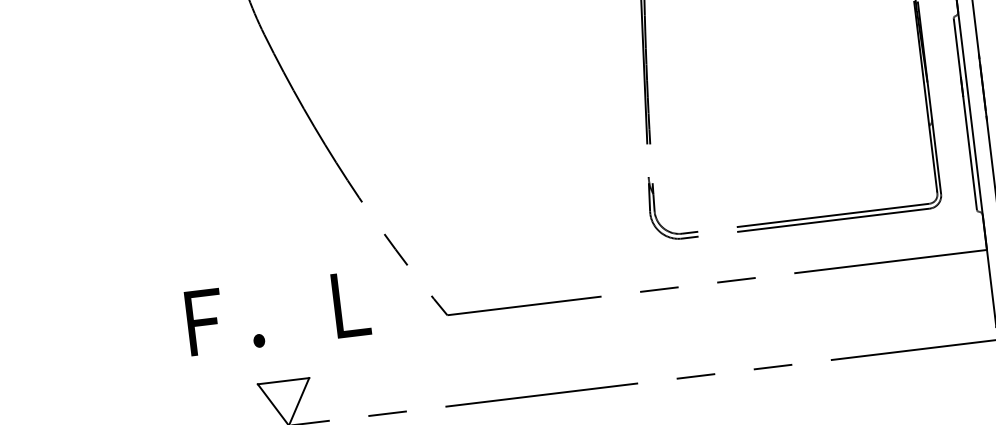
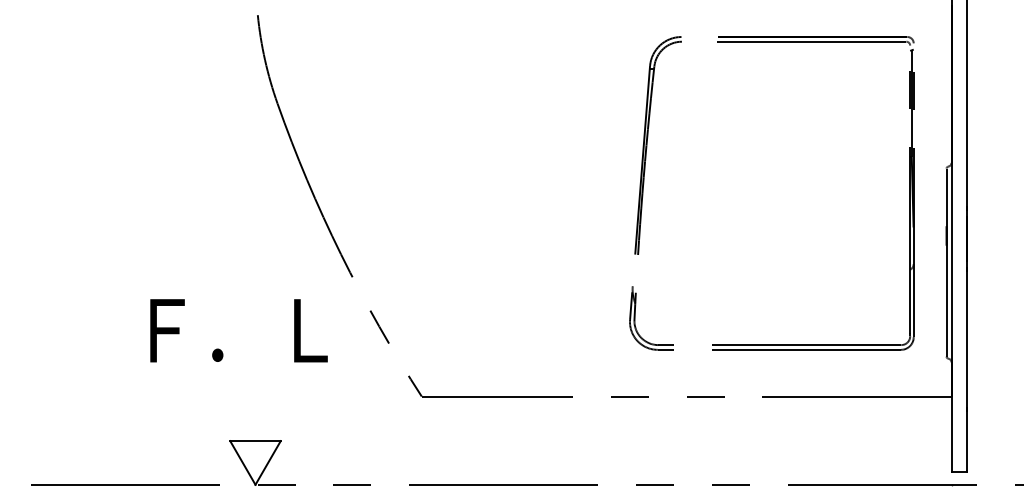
text: (277, 313) -> (238, 330), moved

